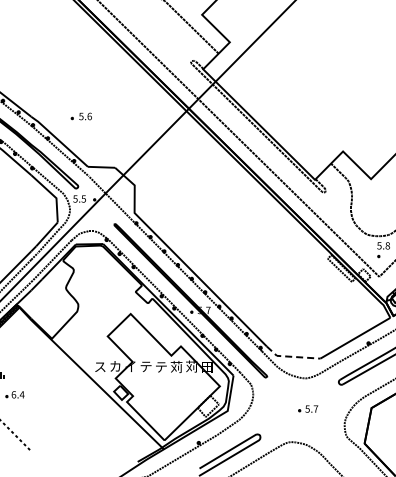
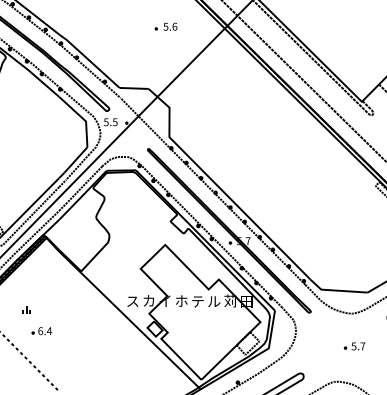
part: (80, 116) -> (165, 26), moved
line: (291, 356) -> (336, 290), dashed -> solid
text: (145, 366) -> (181, 300), テ -> ホ
text: (176, 367) -> (214, 302), 苅 -> ル

